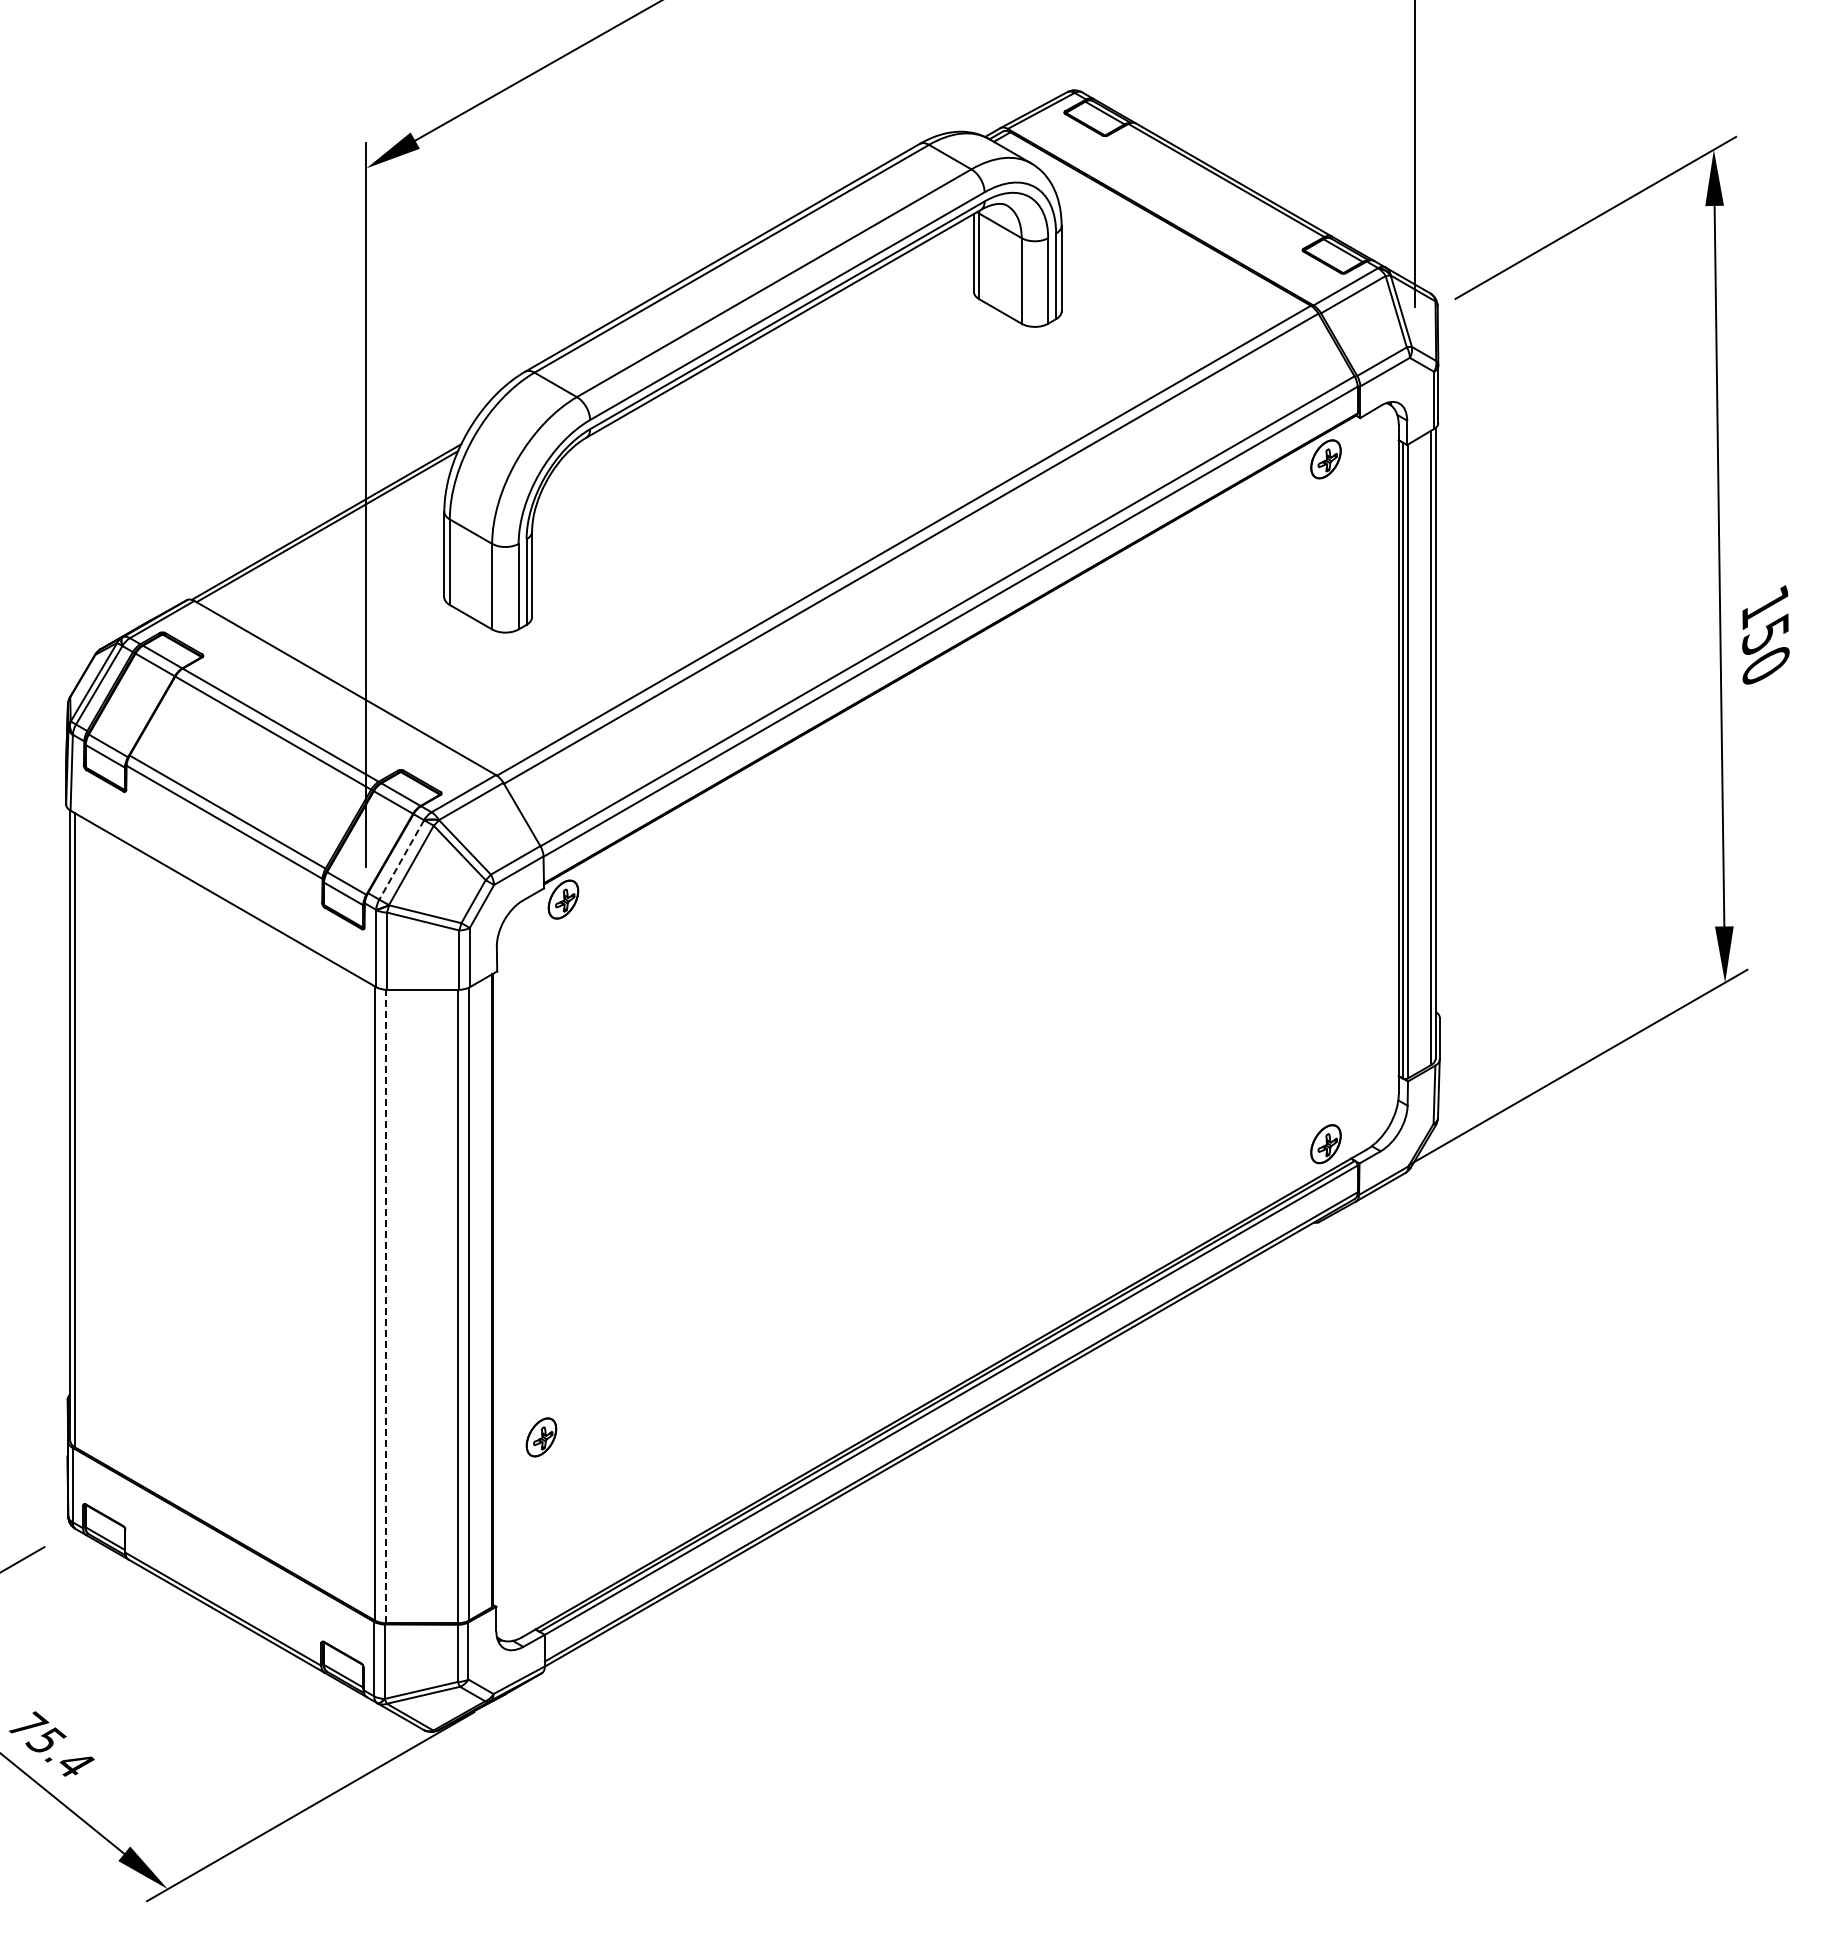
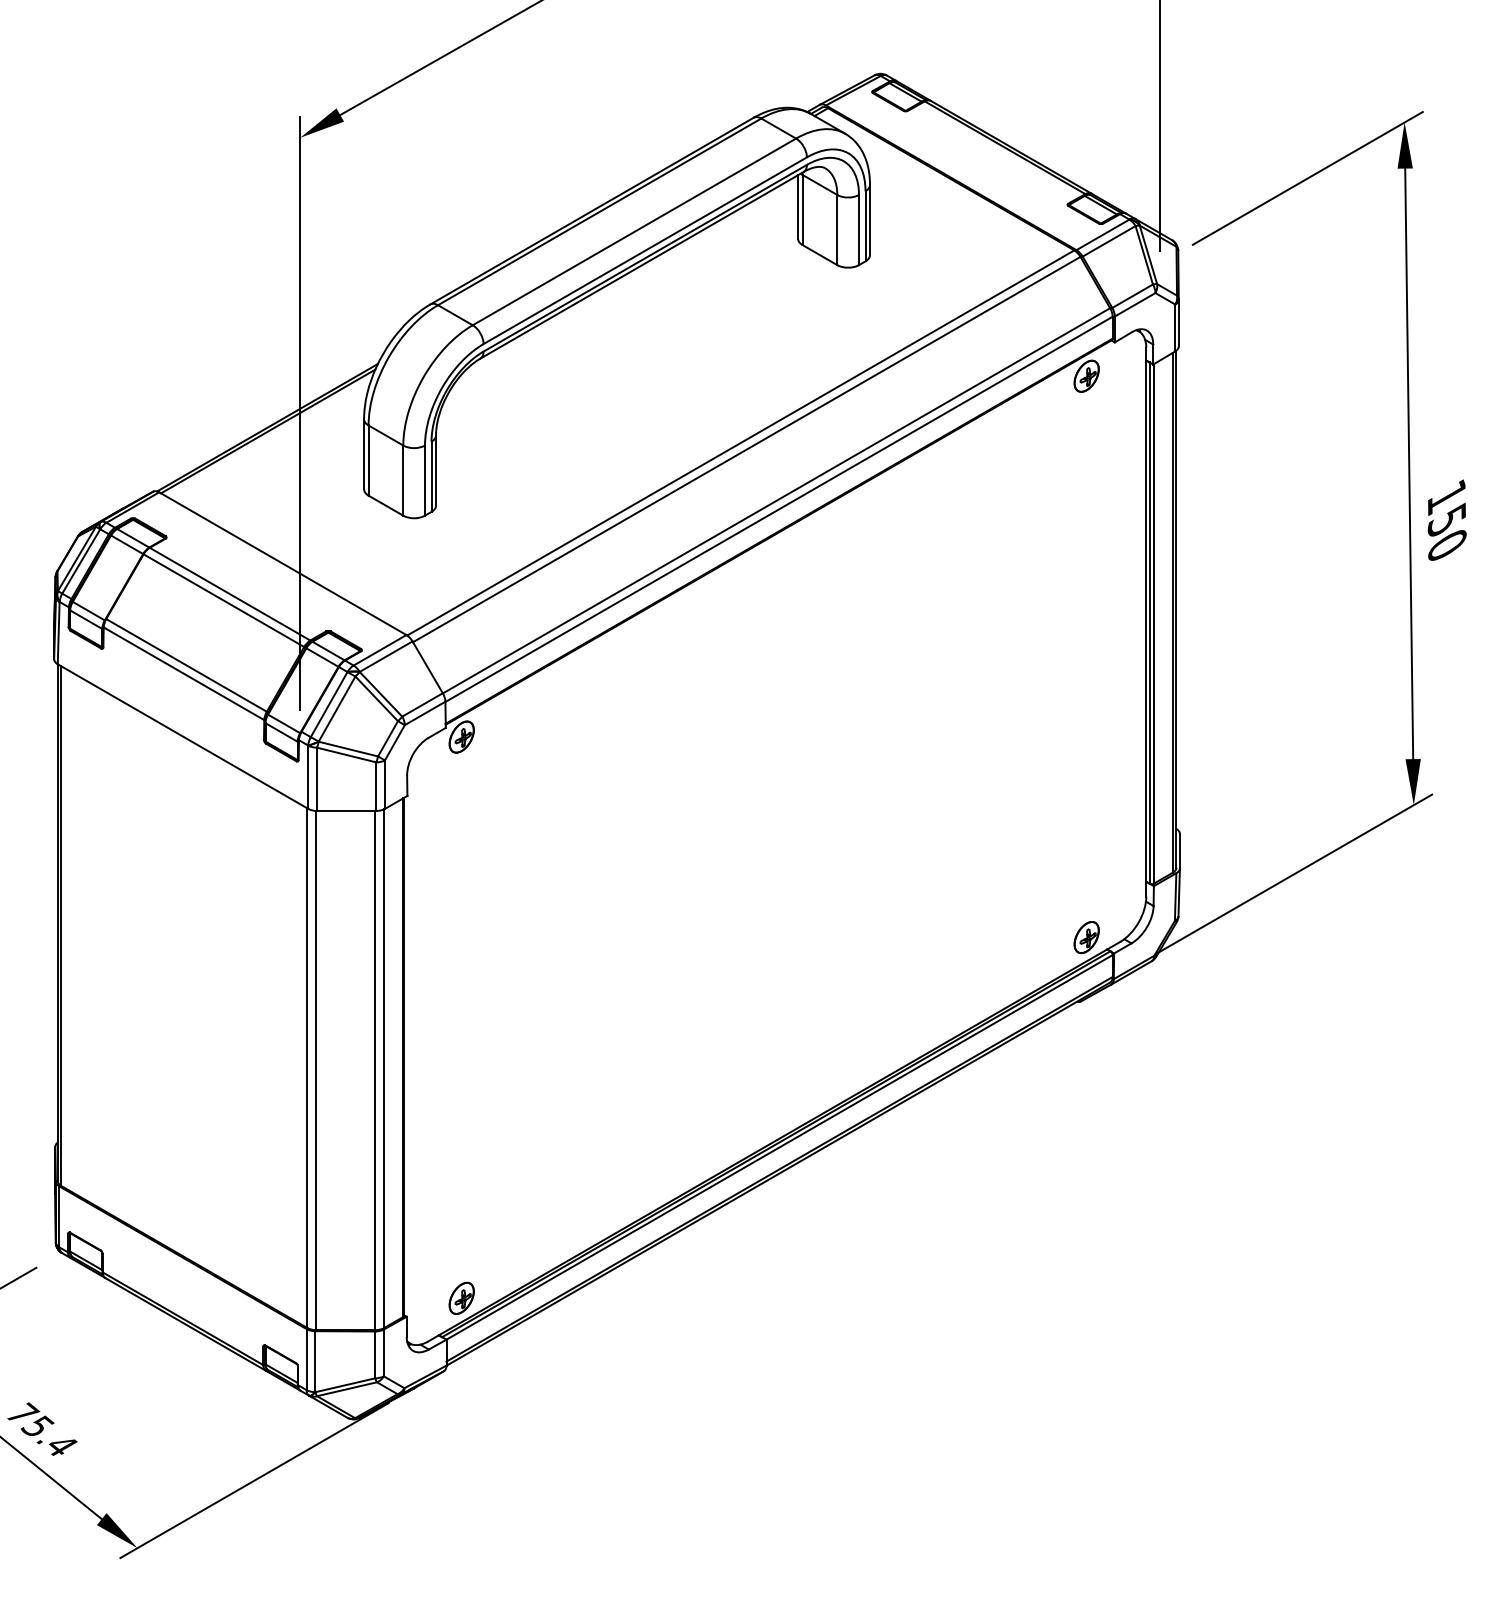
line: (401, 859) -> (328, 704), dashed -> solid
line: (385, 1306) -> (315, 1070), dashed -> solid
part: (541, 1437) -> (461, 1298), moved

